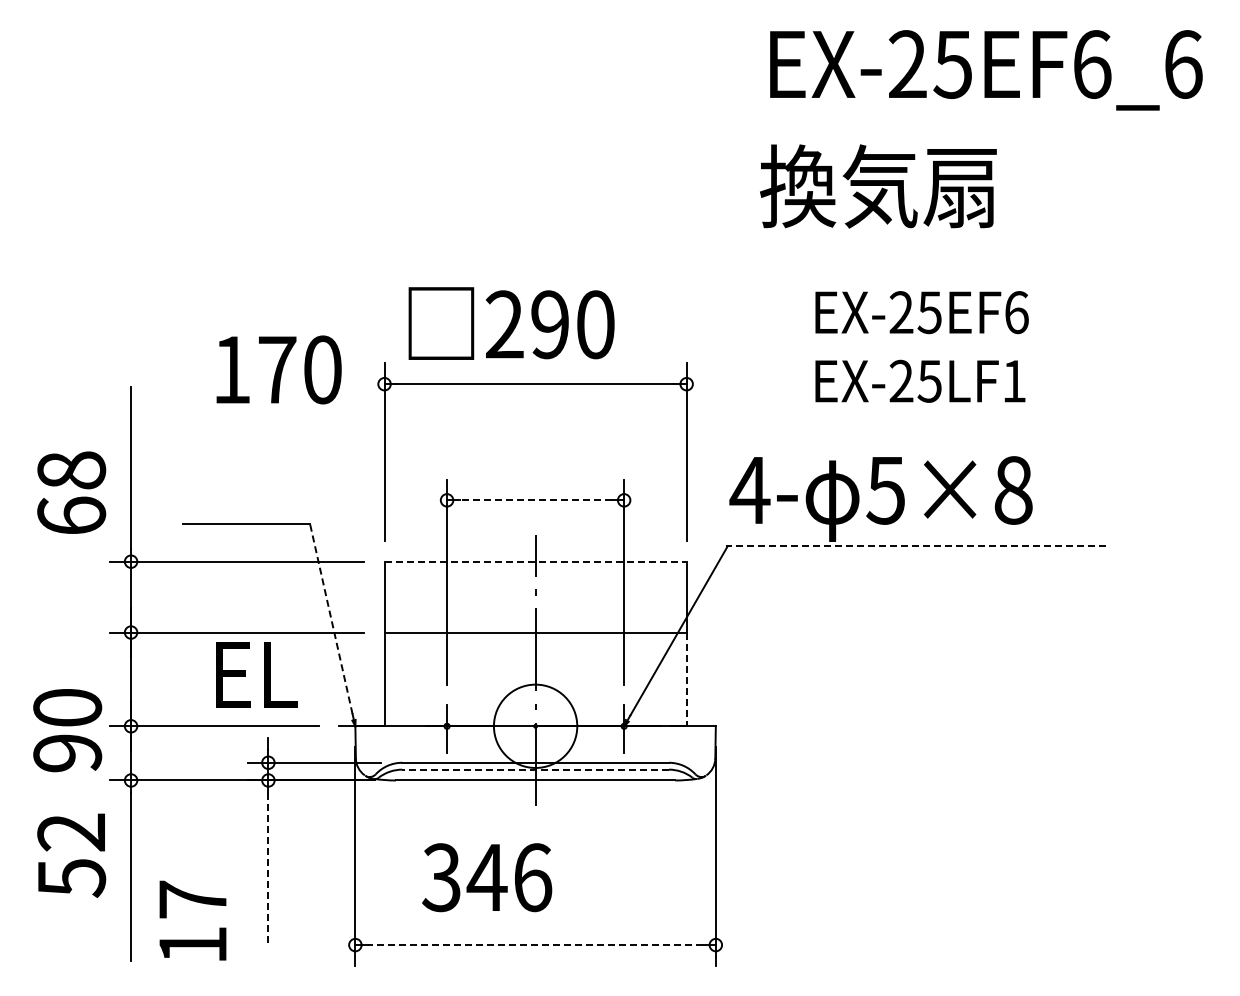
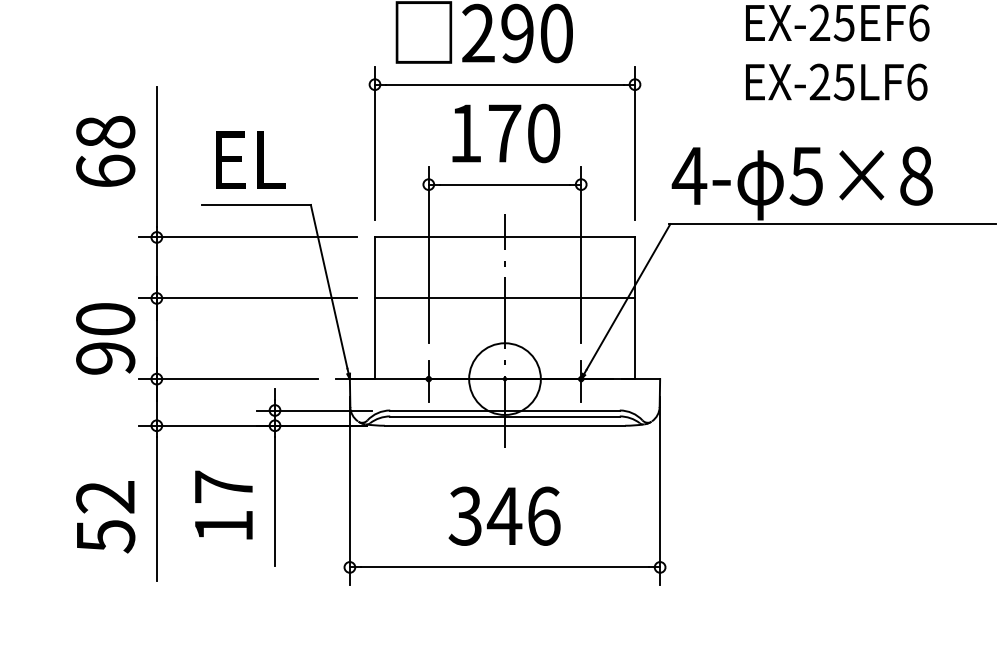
text: (278, 369) -> (505, 133), moved
text: (1014, 380) -> (917, 81), EX-25LF1 -> EX-25LF6
text: (71, 492) -> (105, 151), moved
line: (535, 500) -> (504, 184), dashed -> solid
line: (915, 546) -> (831, 224), dashed -> solid
line: (536, 561) -> (505, 237), dashed -> solid
line: (331, 618) -> (329, 286), dashed -> solid
text: (256, 674) -> (251, 159), moved
line: (686, 679) -> (634, 338), dashed -> solid
text: (67, 730) -> (105, 338), moved
line: (535, 769) -> (504, 416), dashed -> solid
text: (71, 855) -> (105, 516), moved
line: (268, 868) -> (275, 501), dashed -> solid
text: (487, 877) -> (504, 516), moved
text: (192, 920) -> (223, 504), moved
line: (535, 945) -> (504, 567), dashed -> solid

